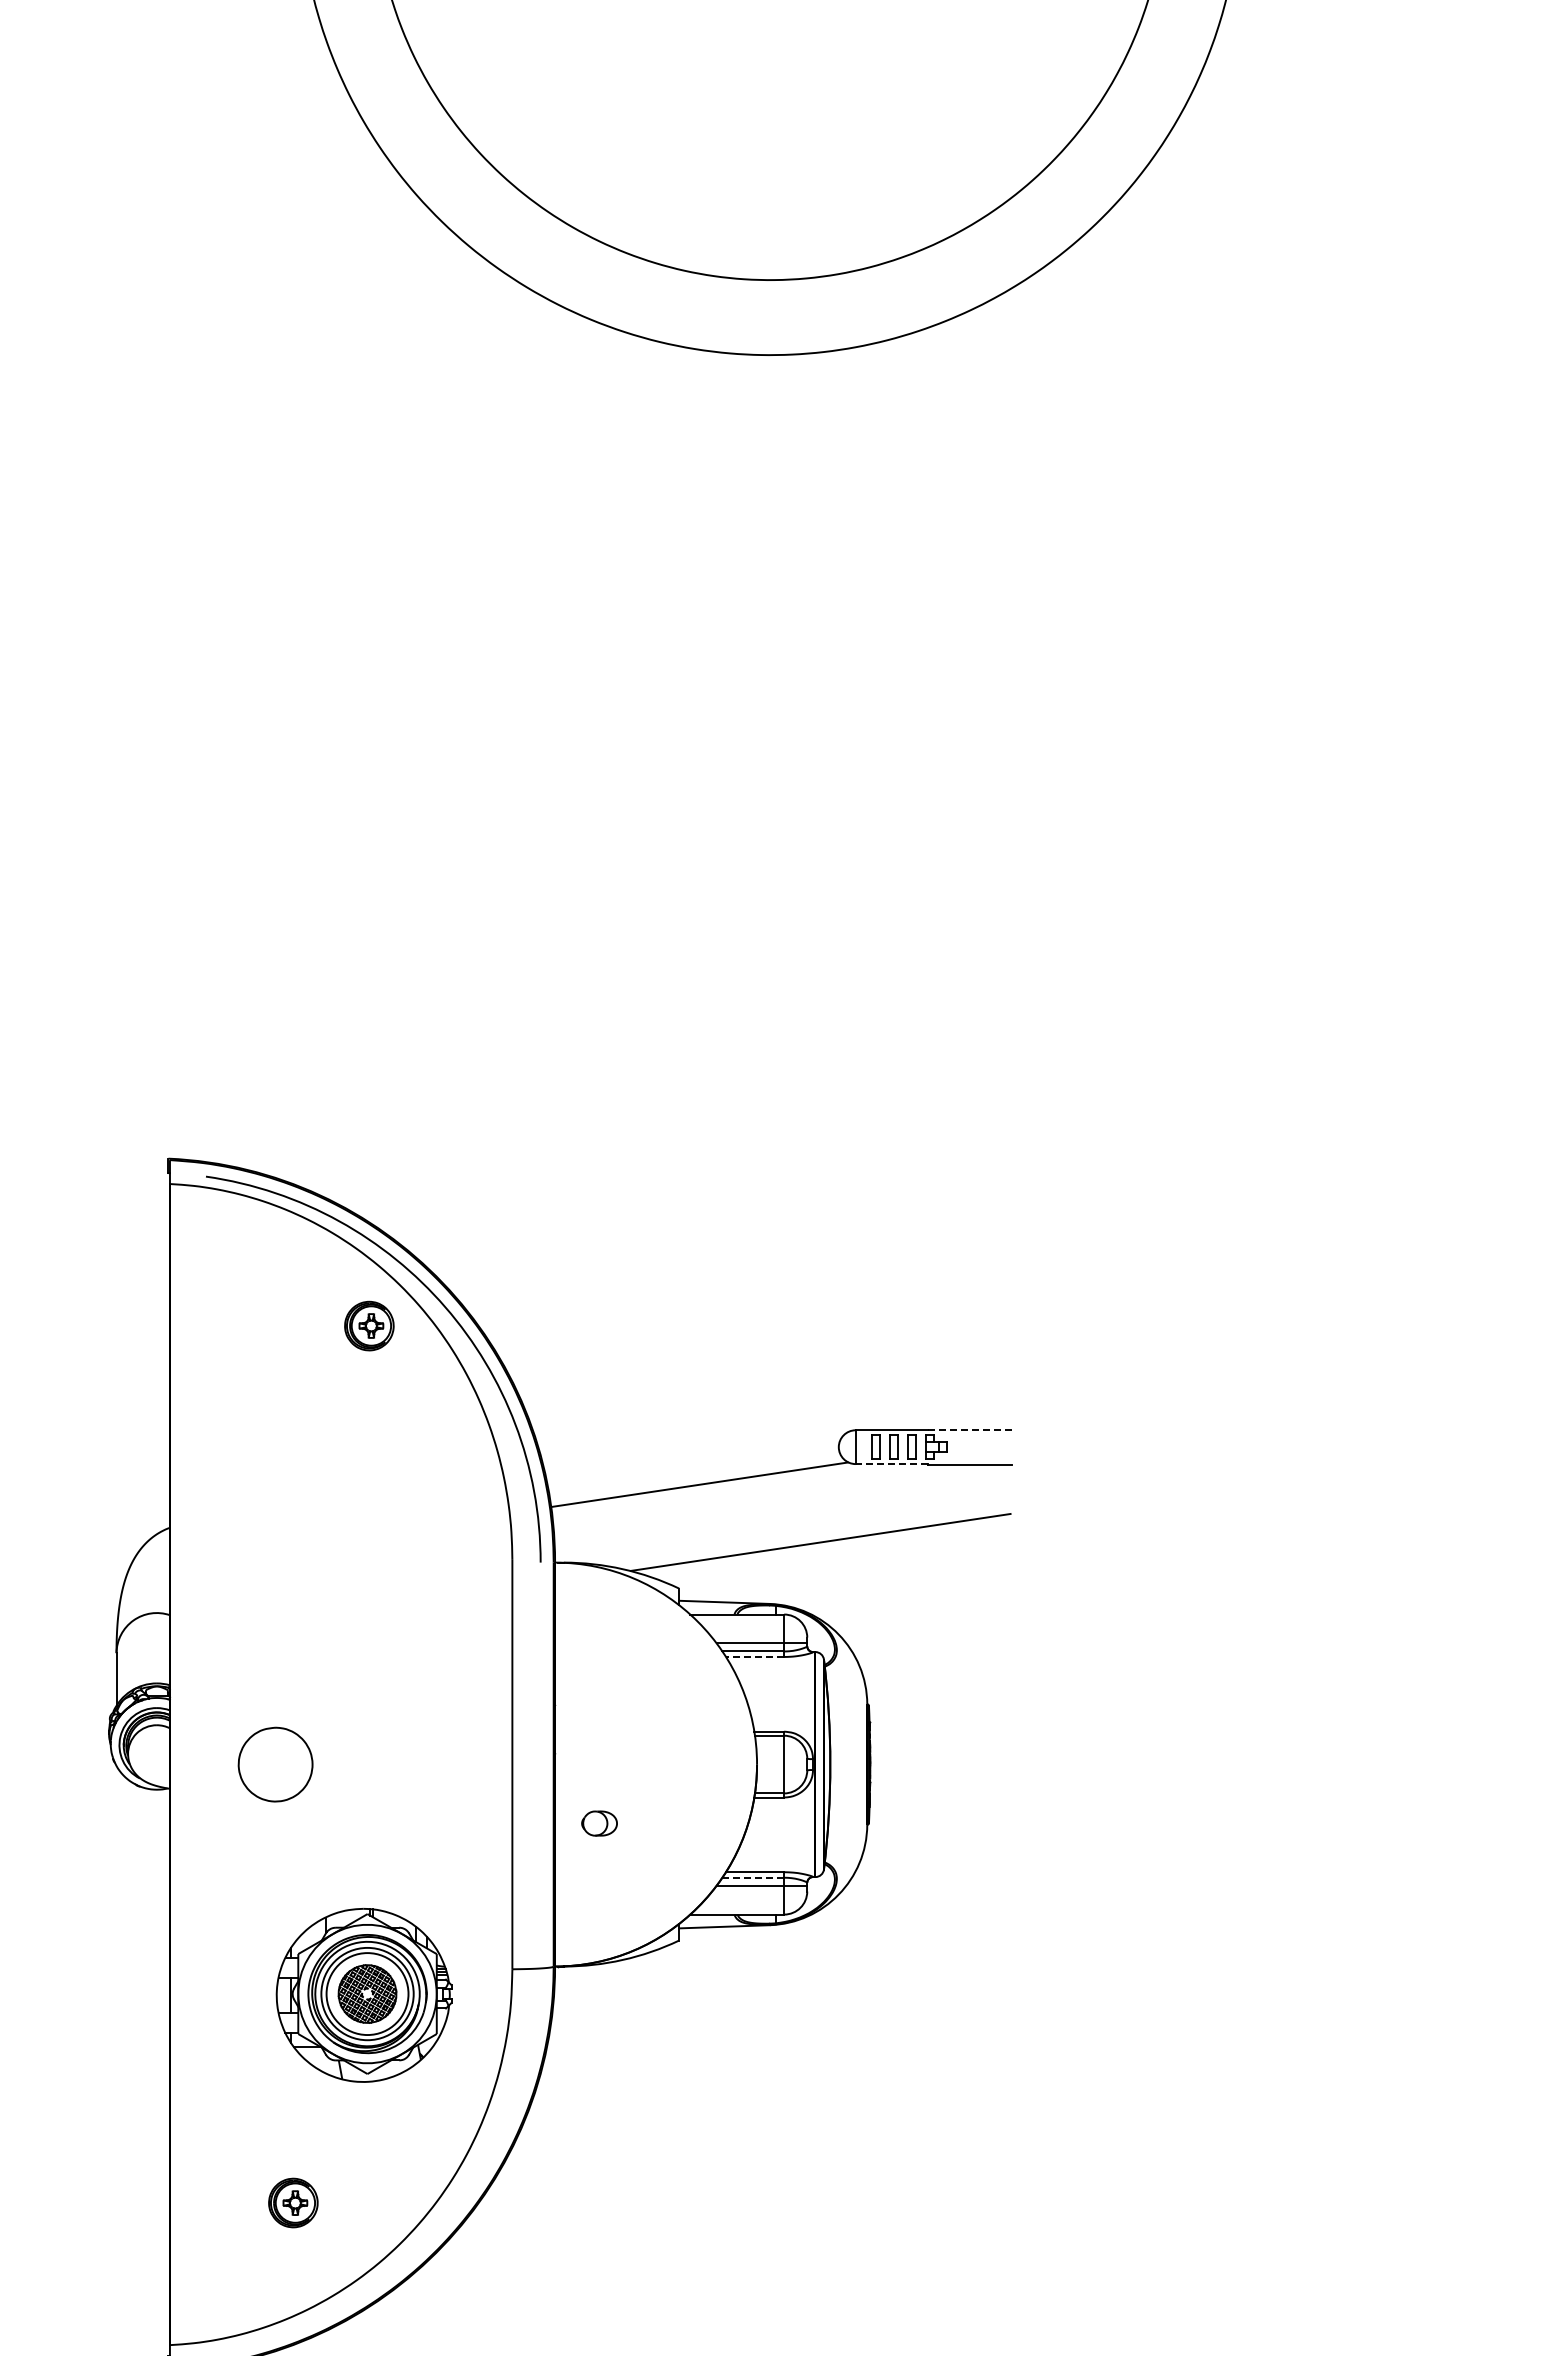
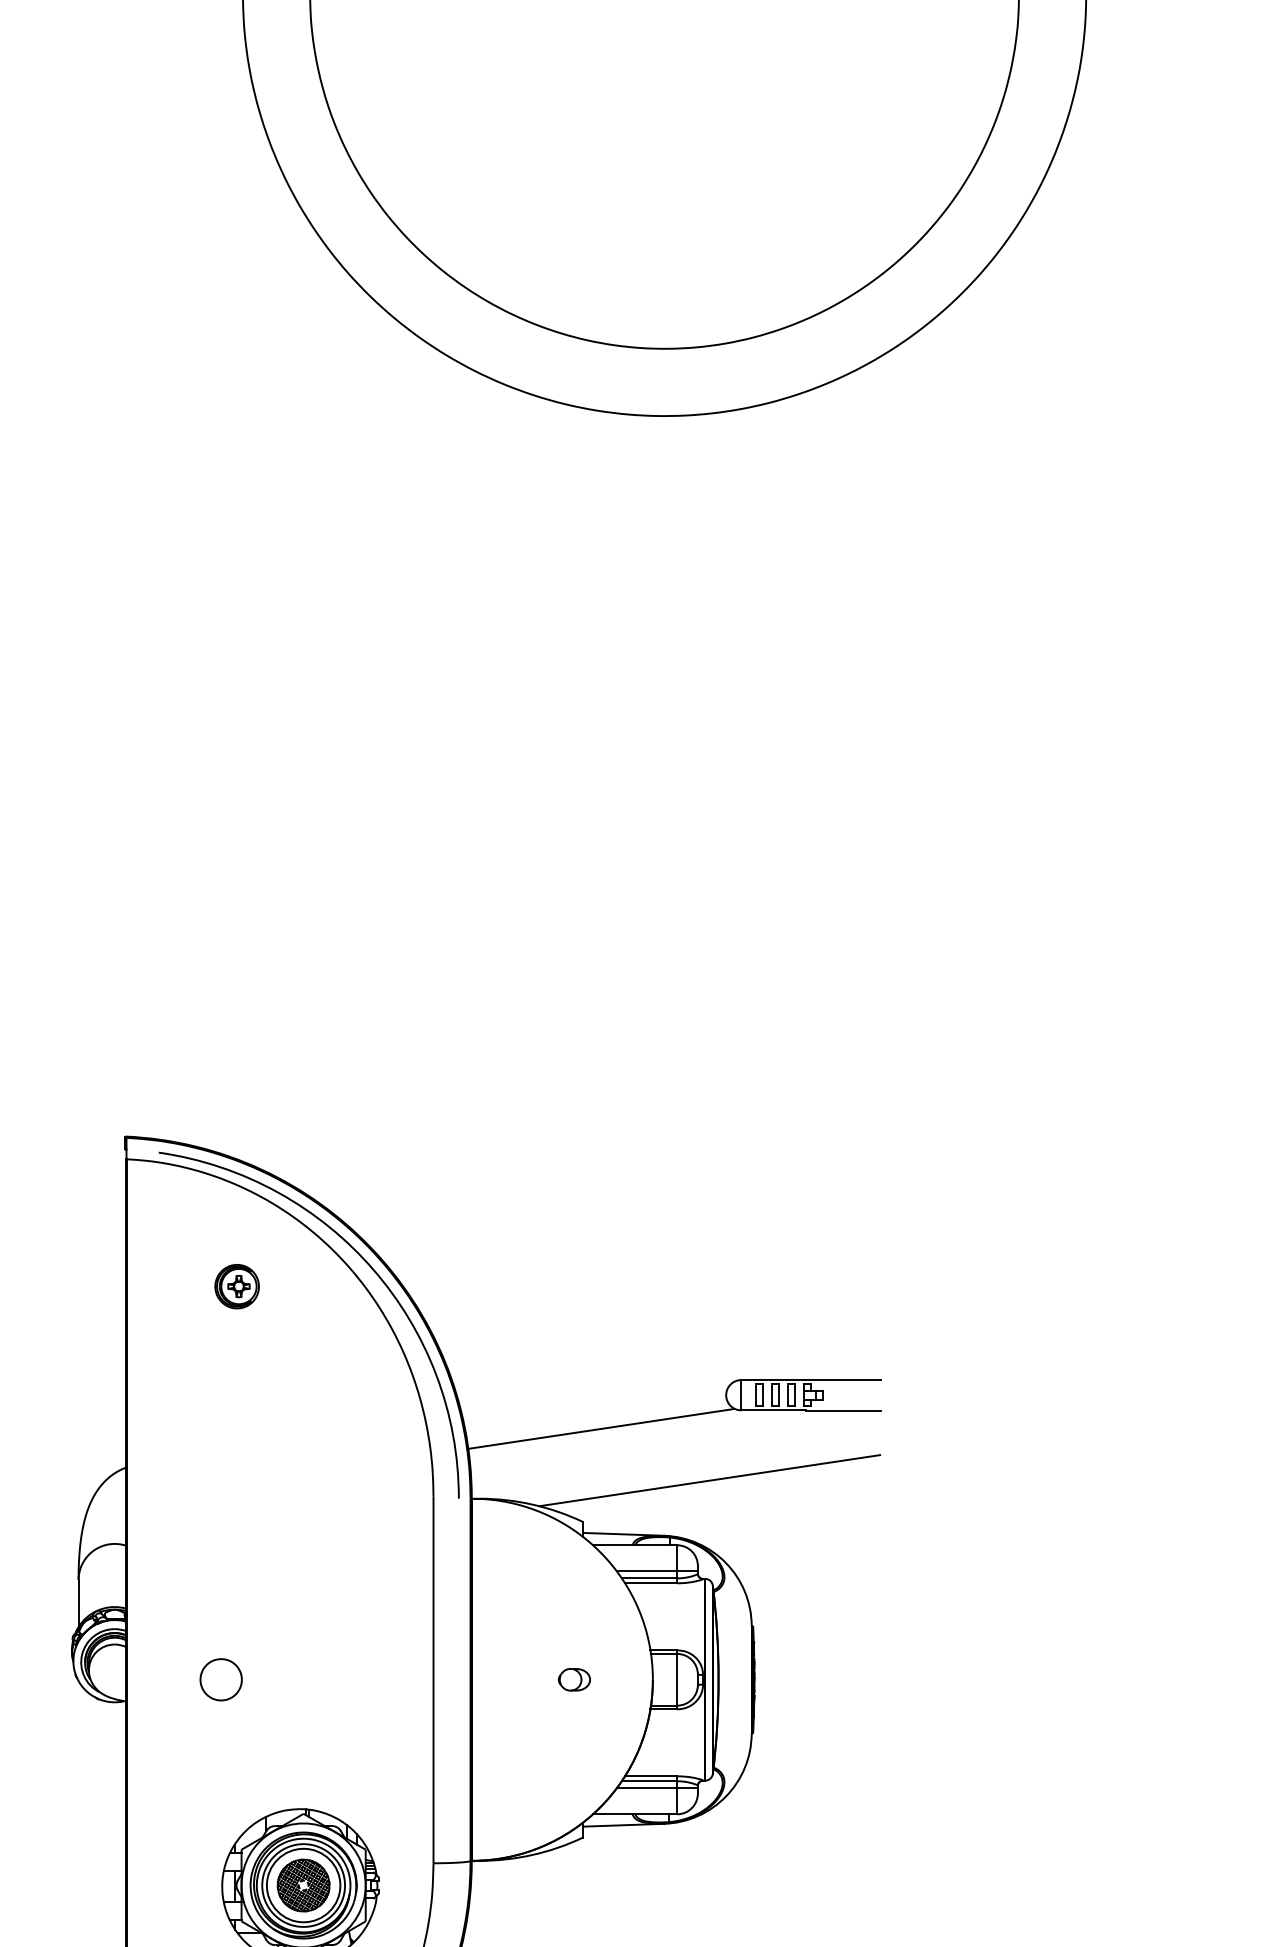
part: (369, 1325) -> (237, 1286), moved
line: (969, 1429) -> (843, 1379), dashed -> solid
line: (891, 1464) -> (773, 1410), dashed -> solid
line: (754, 1656) -> (650, 1582), dashed -> solid
part: (275, 1764) -> (221, 1679), size x0.62
part: (599, 1823) -> (574, 1679), moved
line: (753, 1877) -> (649, 1781), dashed -> solid

